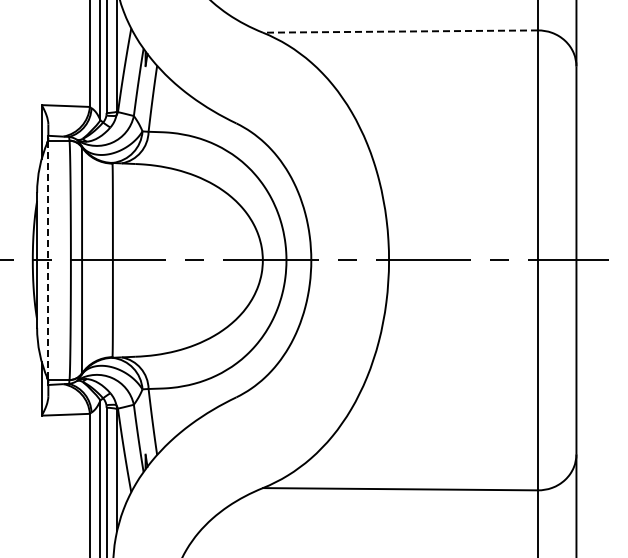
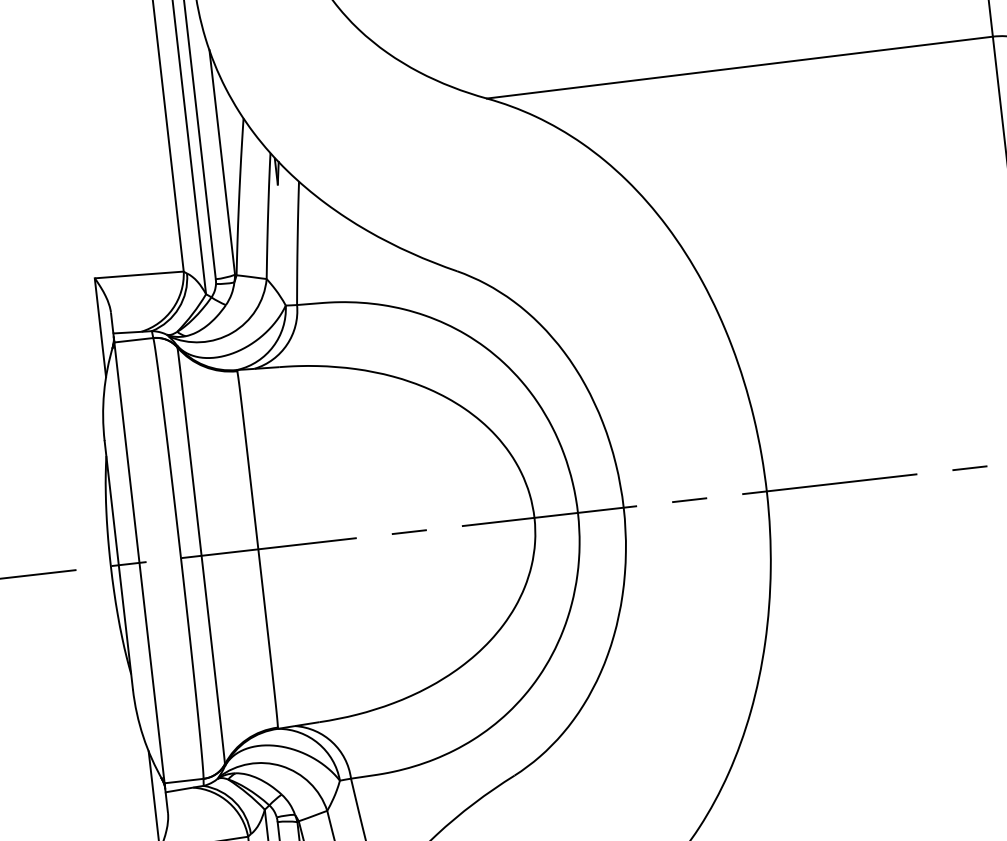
line: (400, 31) -> (739, 67), dashed -> solid
line: (48, 260) -> (139, 563), dashed -> solid

